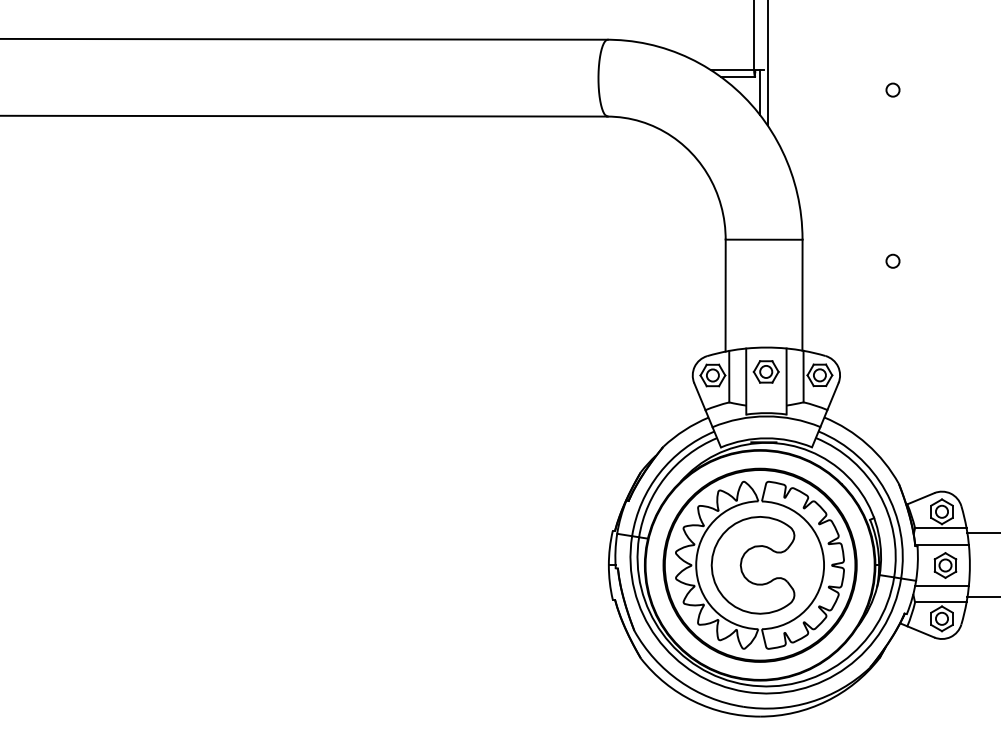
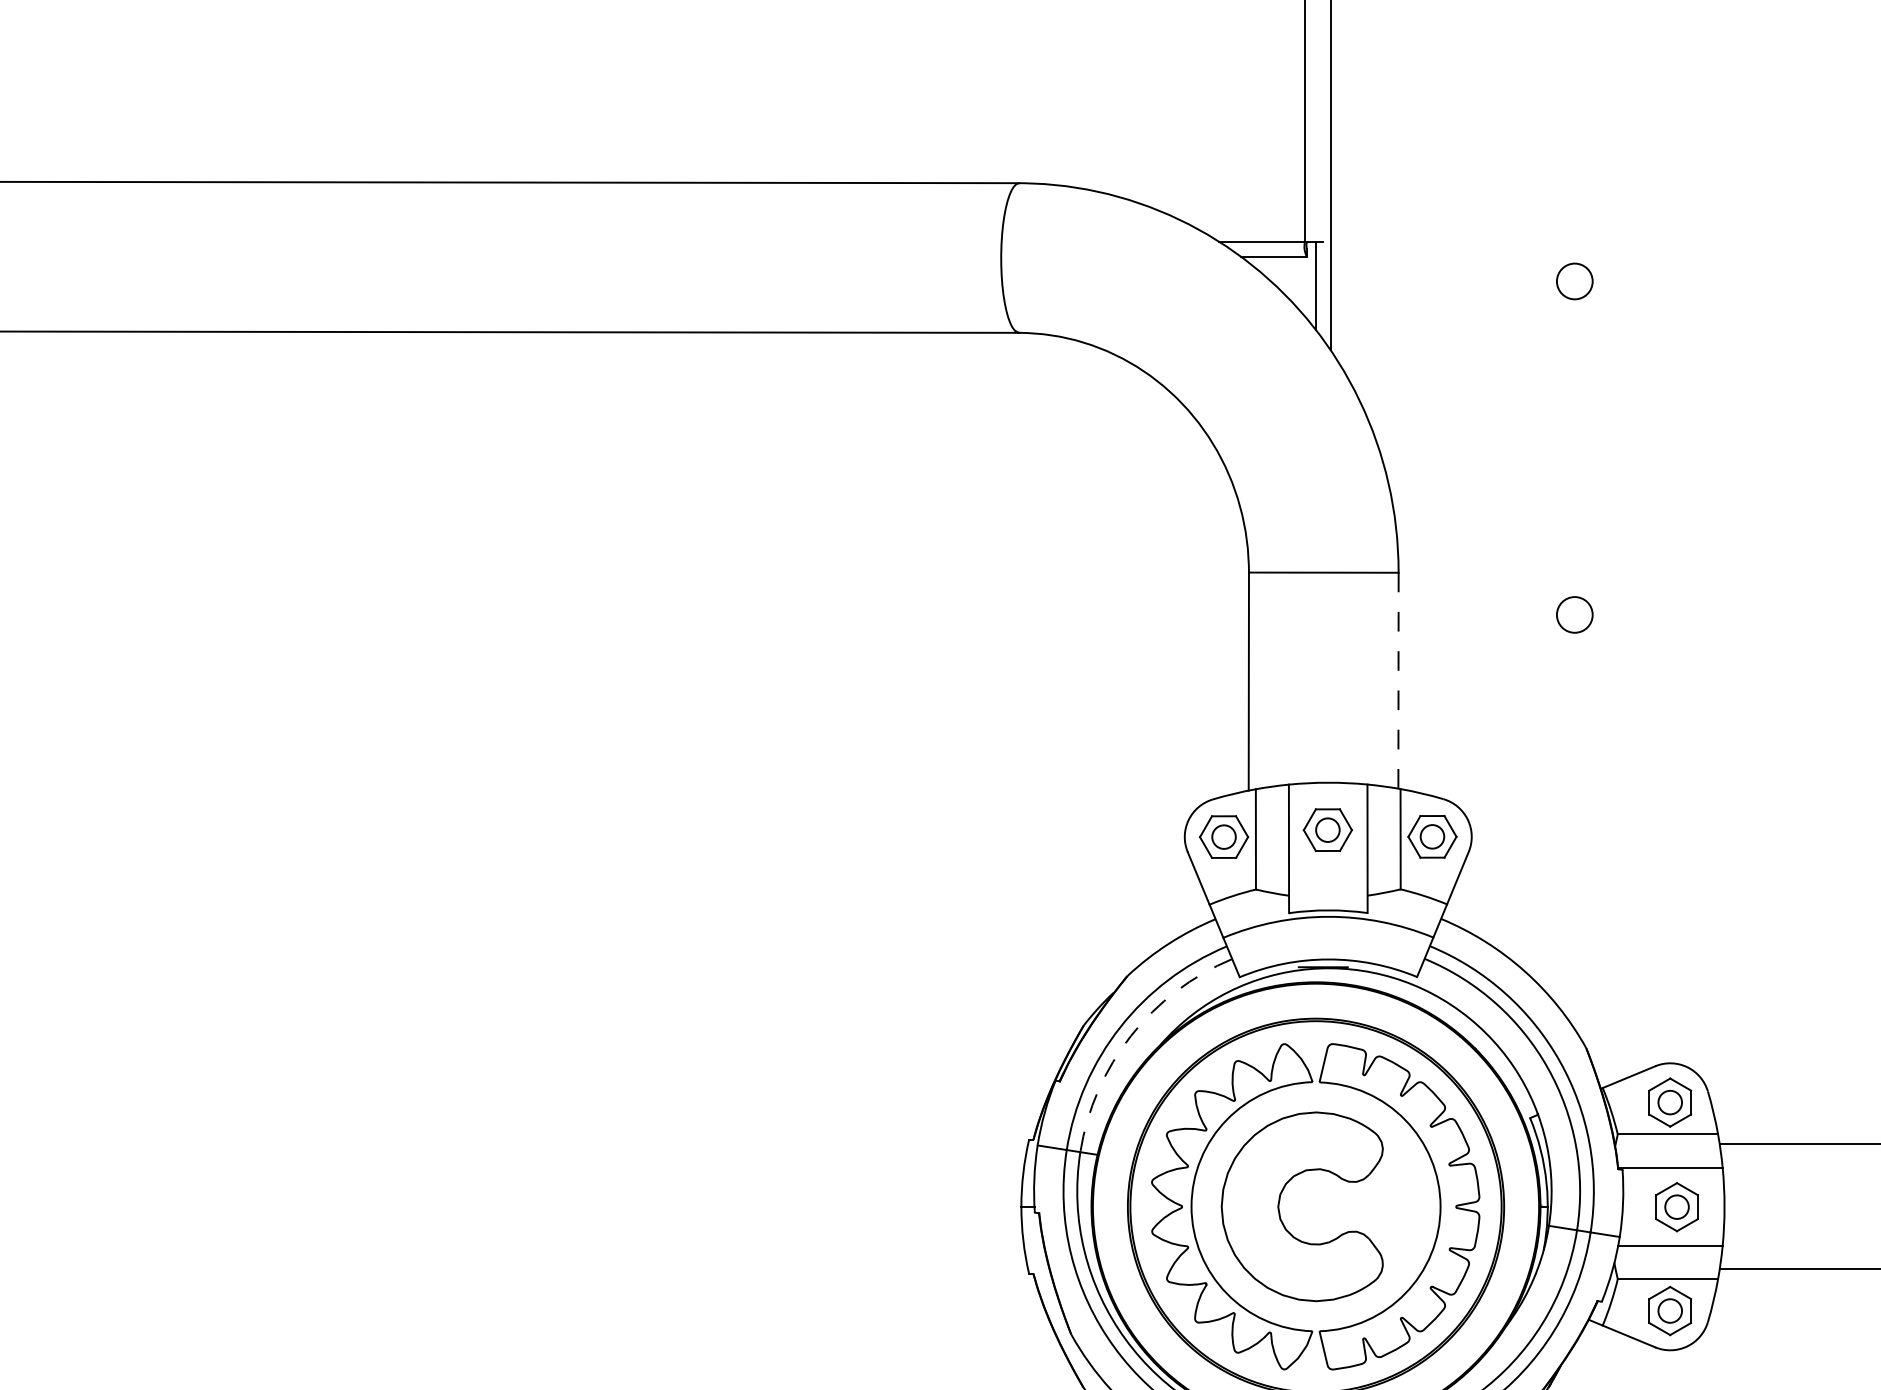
circle: (892, 89) -> (1573, 280), size x1.4
circle: (892, 260) -> (1573, 613), size x1.4
line: (802, 294) -> (1398, 679), solid -> dashed
arc: (665, 477) -> (1131, 1035), solid -> dashed

